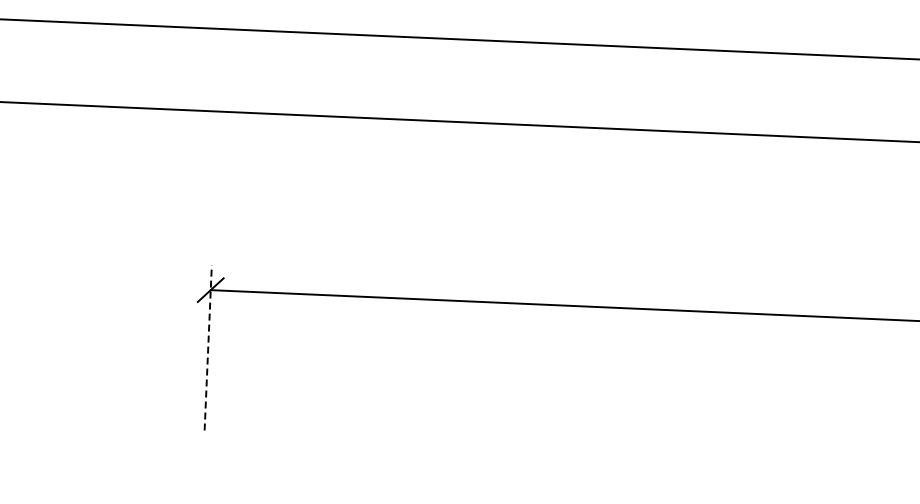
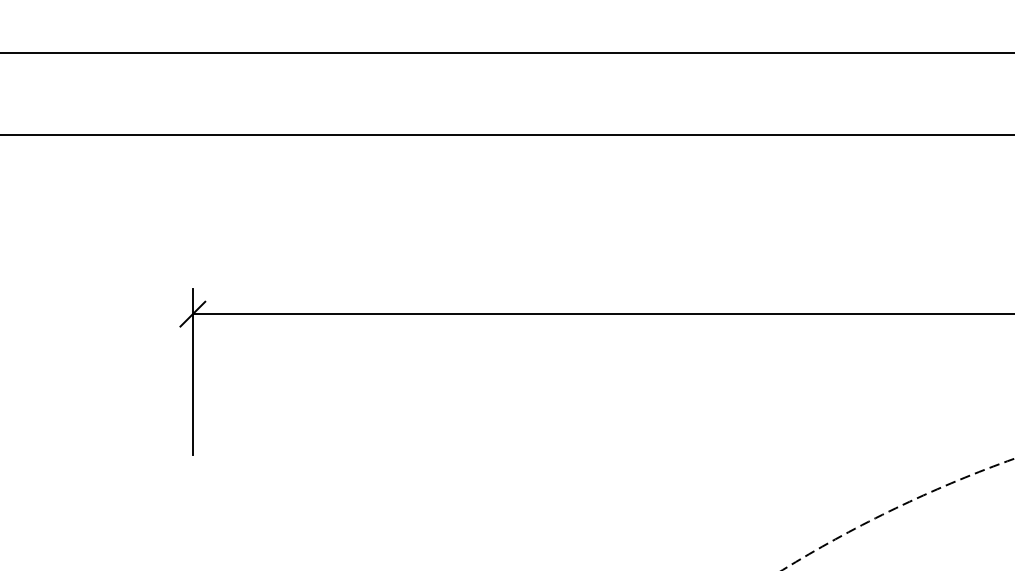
line: (207, 348) -> (192, 372), dashed -> solid

